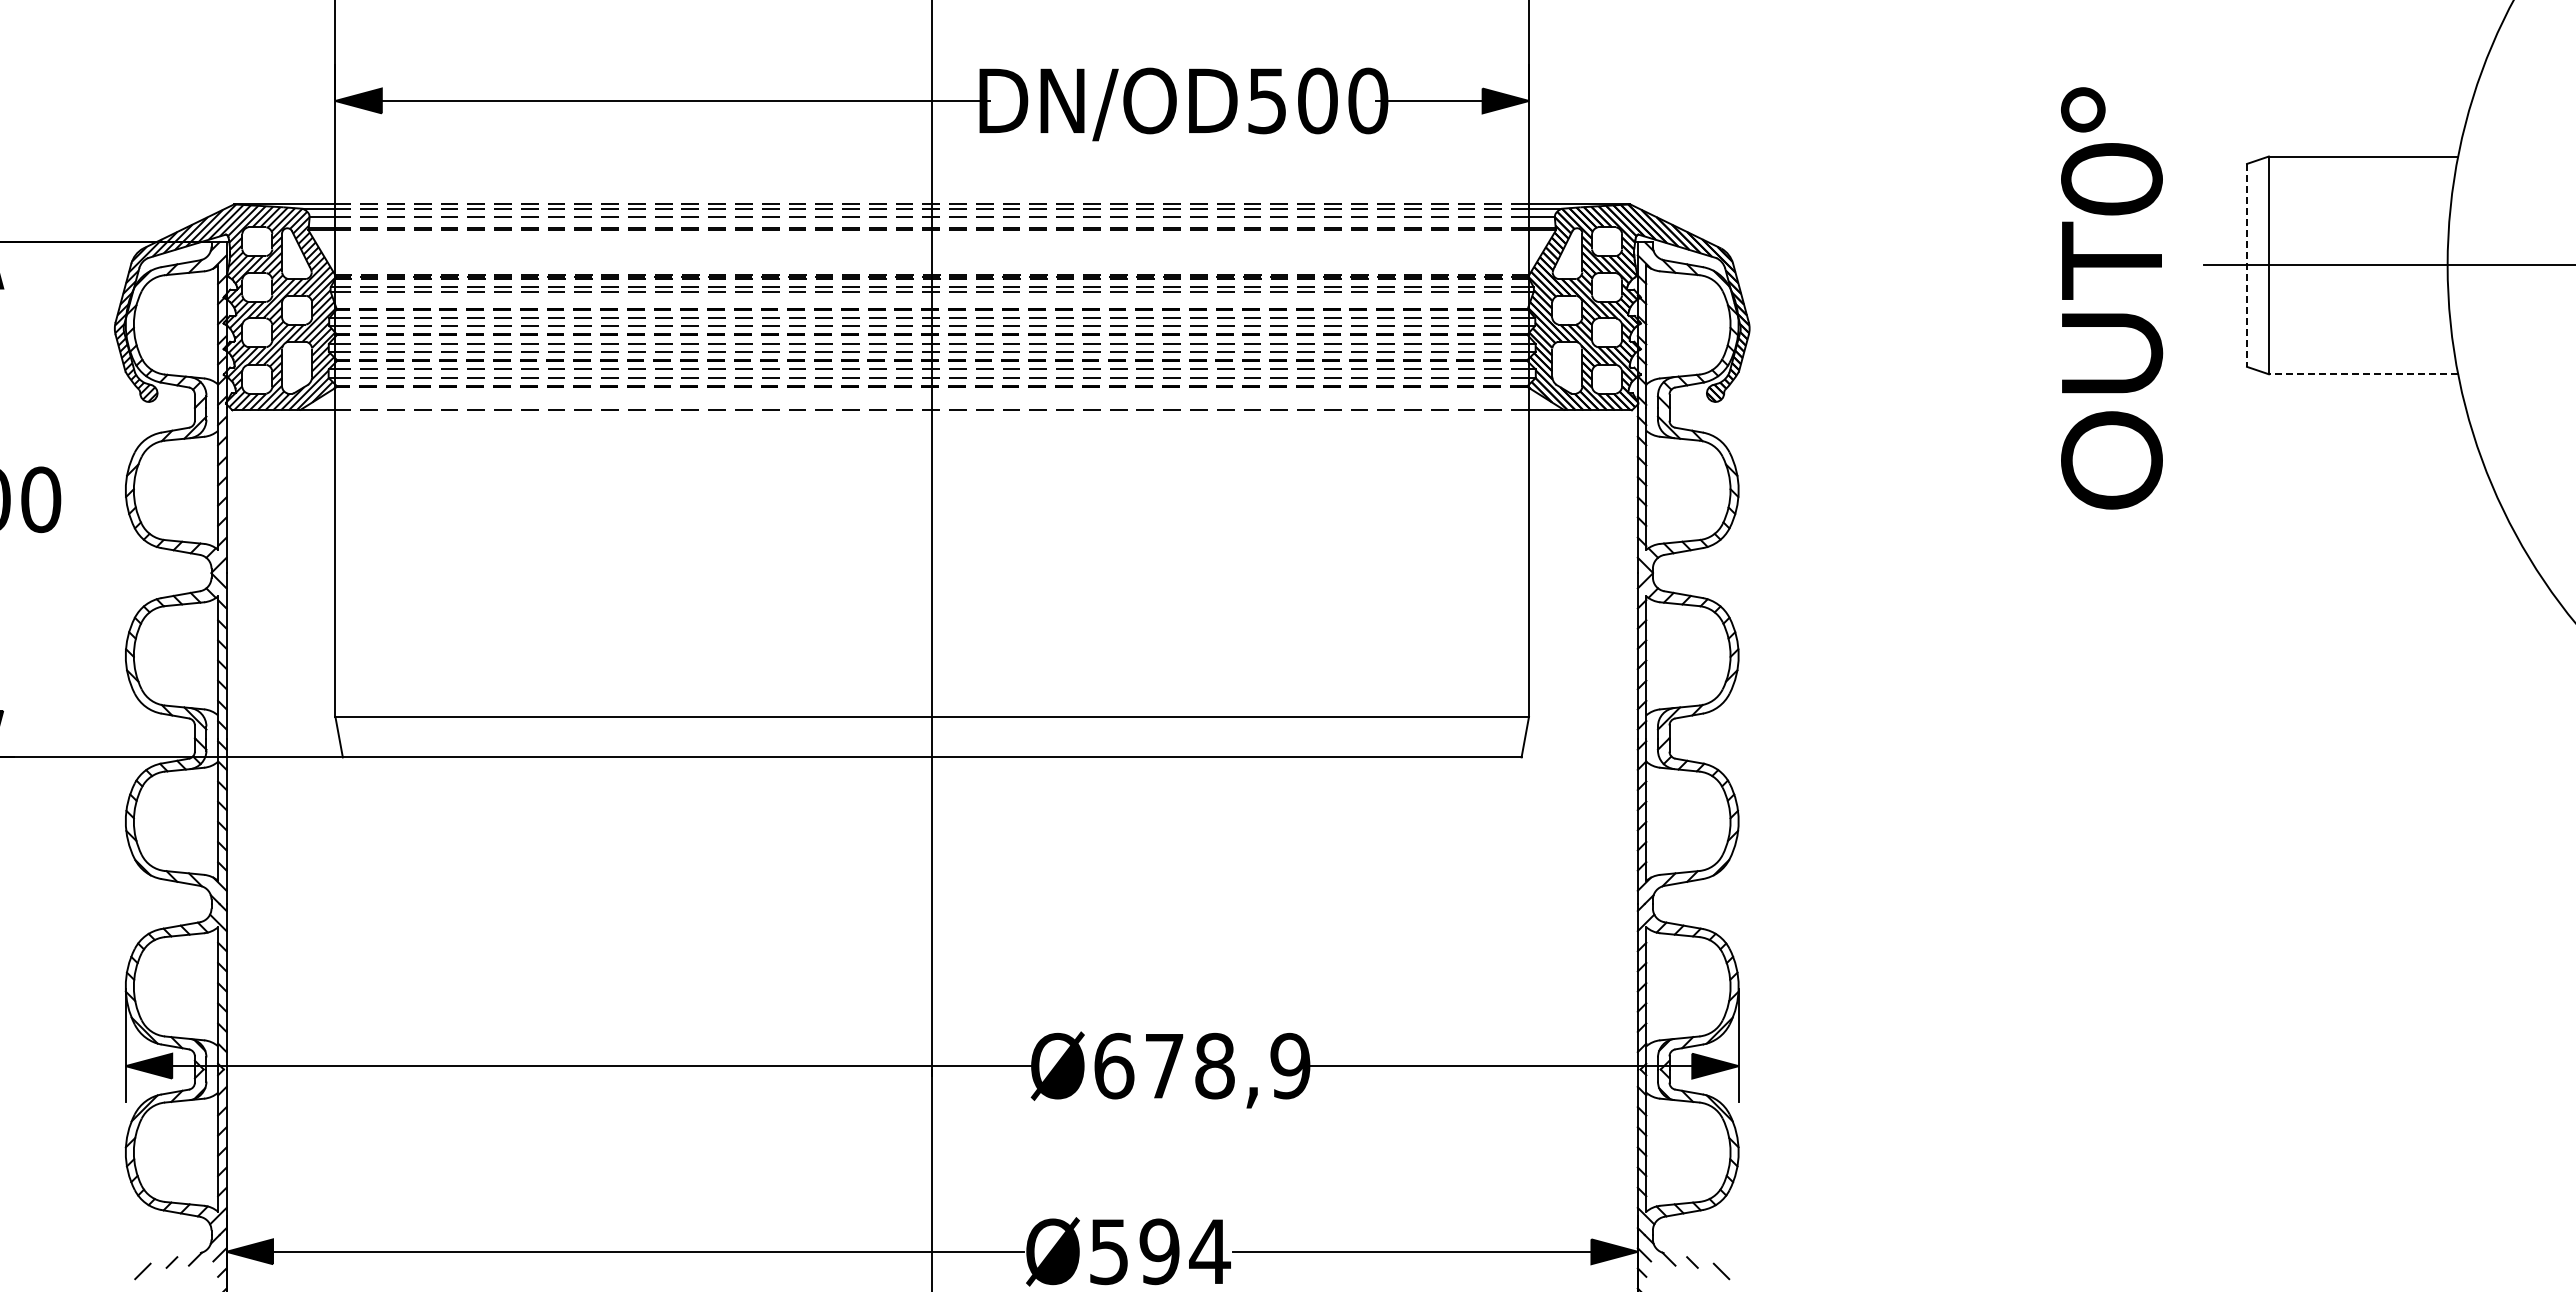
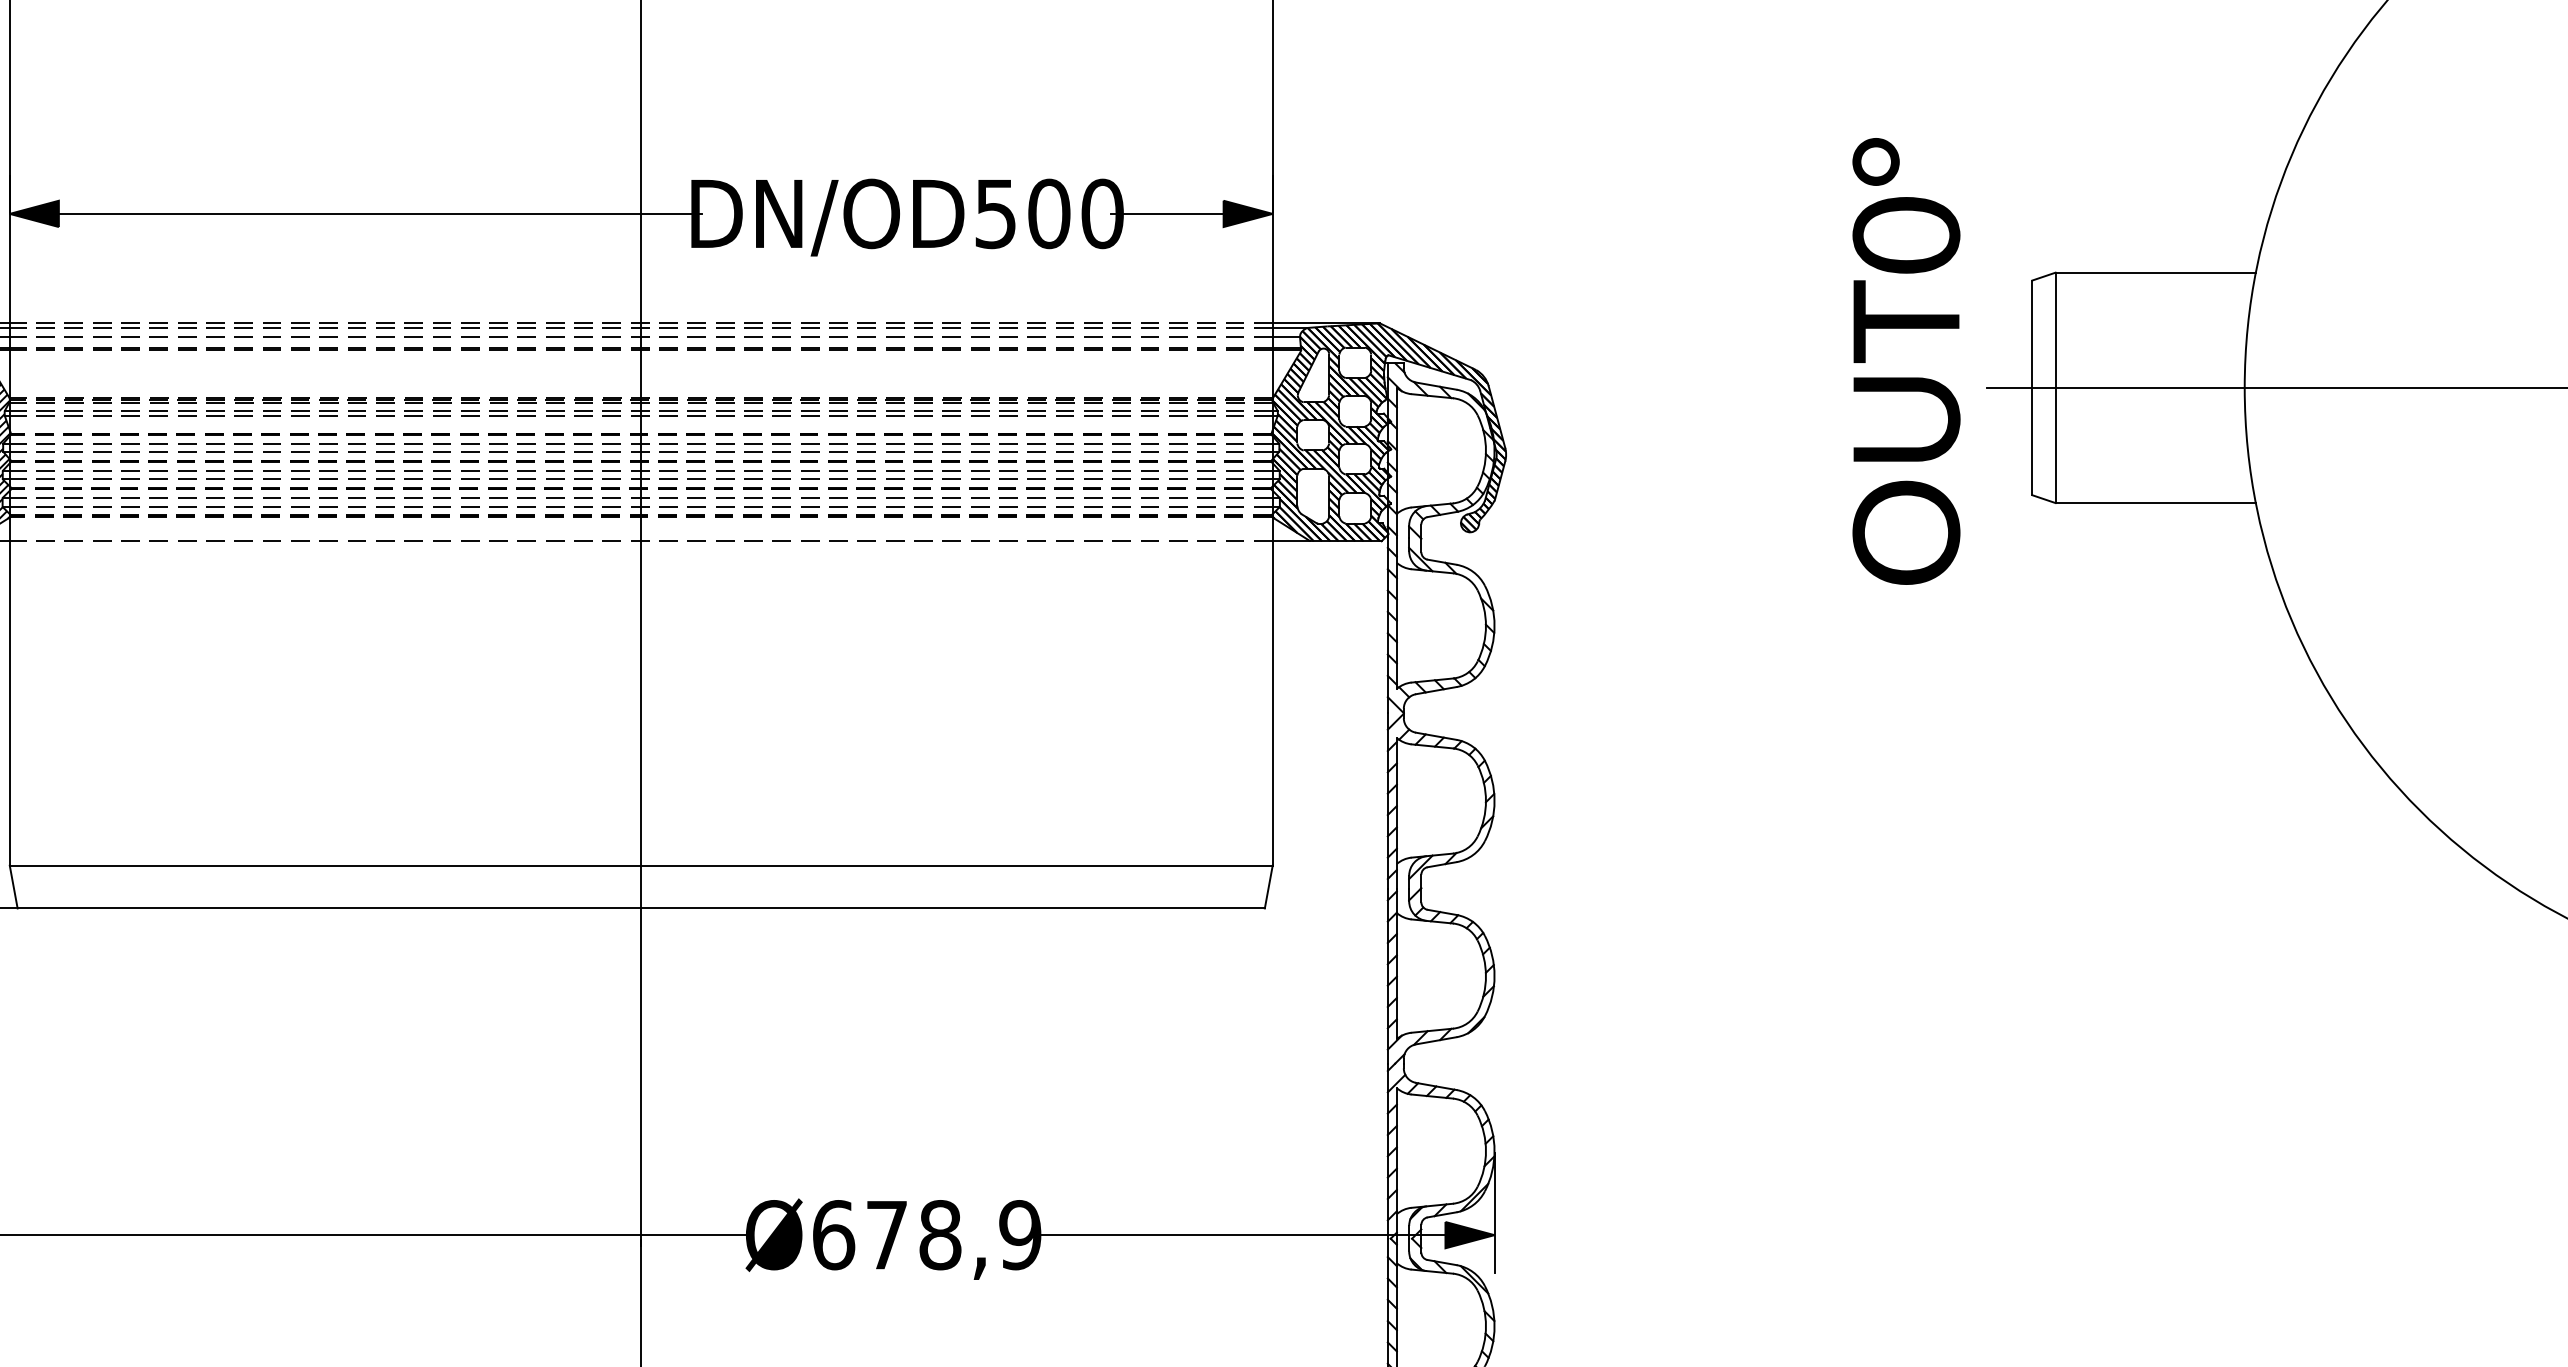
line: (2247, 265) -> (2032, 387), dashed -> solid
text: (2112, 298) -> (1907, 361), moved
line: (2363, 374) -> (2155, 503), dashed -> solid

